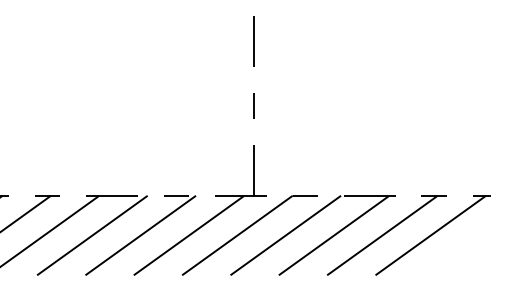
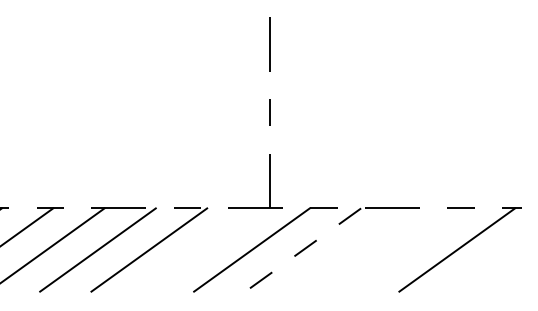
line: (188, 235) -> (200, 249), removed
line: (285, 235) -> (302, 250), solid -> dashed
line: (334, 235) -> (354, 249), removed
line: (382, 235) -> (405, 249), removed

